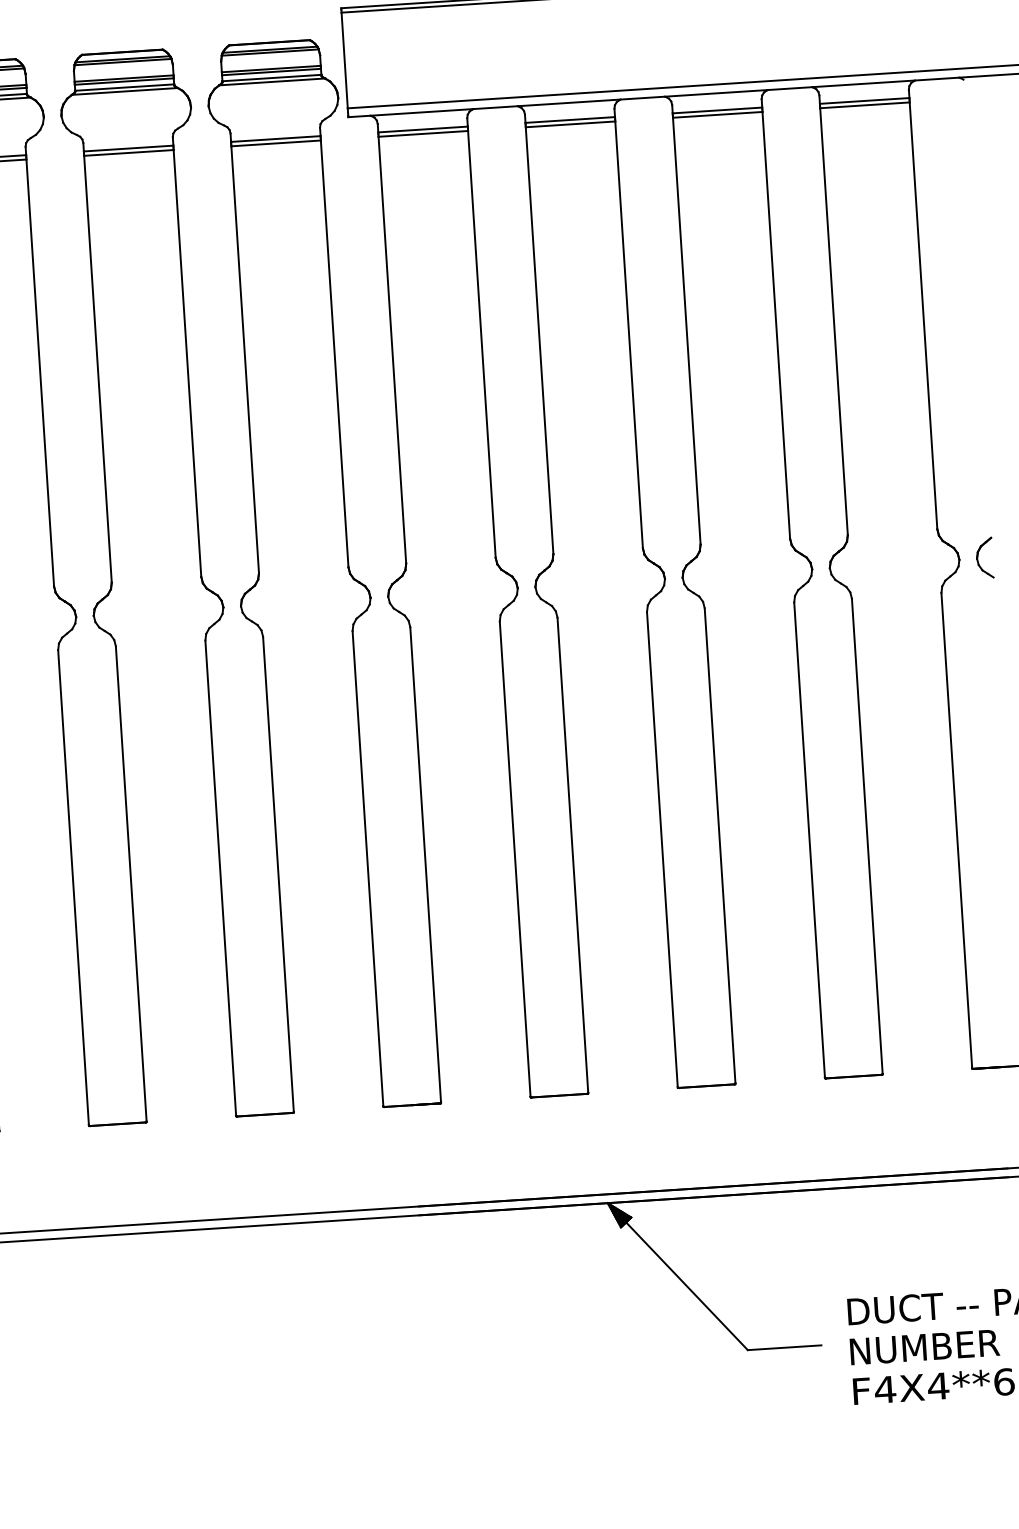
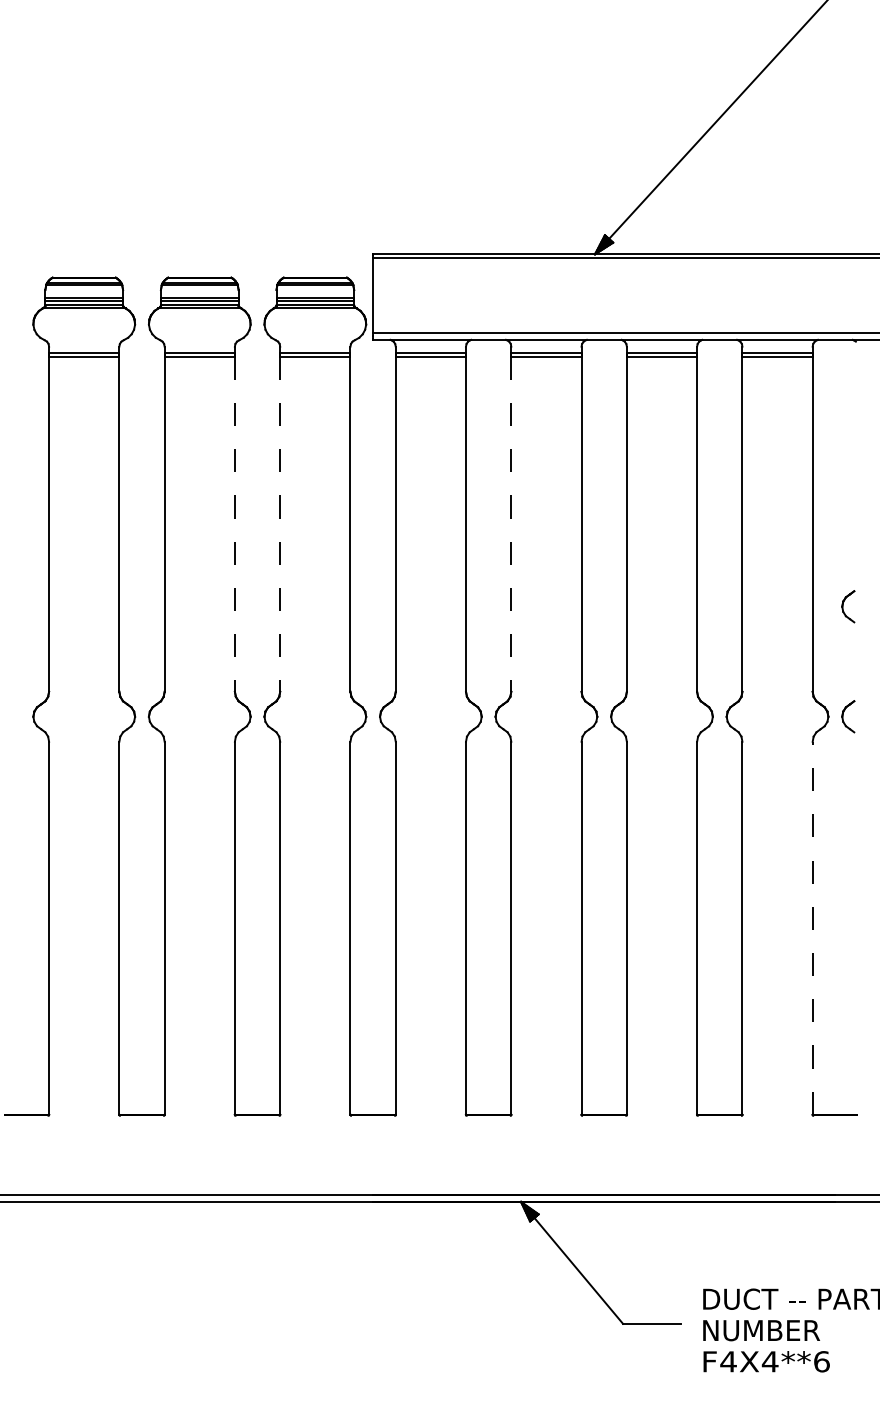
line: (539, 340) -> (511, 524), solid -> dashed
line: (245, 360) -> (280, 524), solid -> dashed
line: (186, 363) -> (234, 524), solid -> dashed
part: (975, 417) -> (848, 606), added
line: (956, 829) -> (812, 927), solid -> dashed

